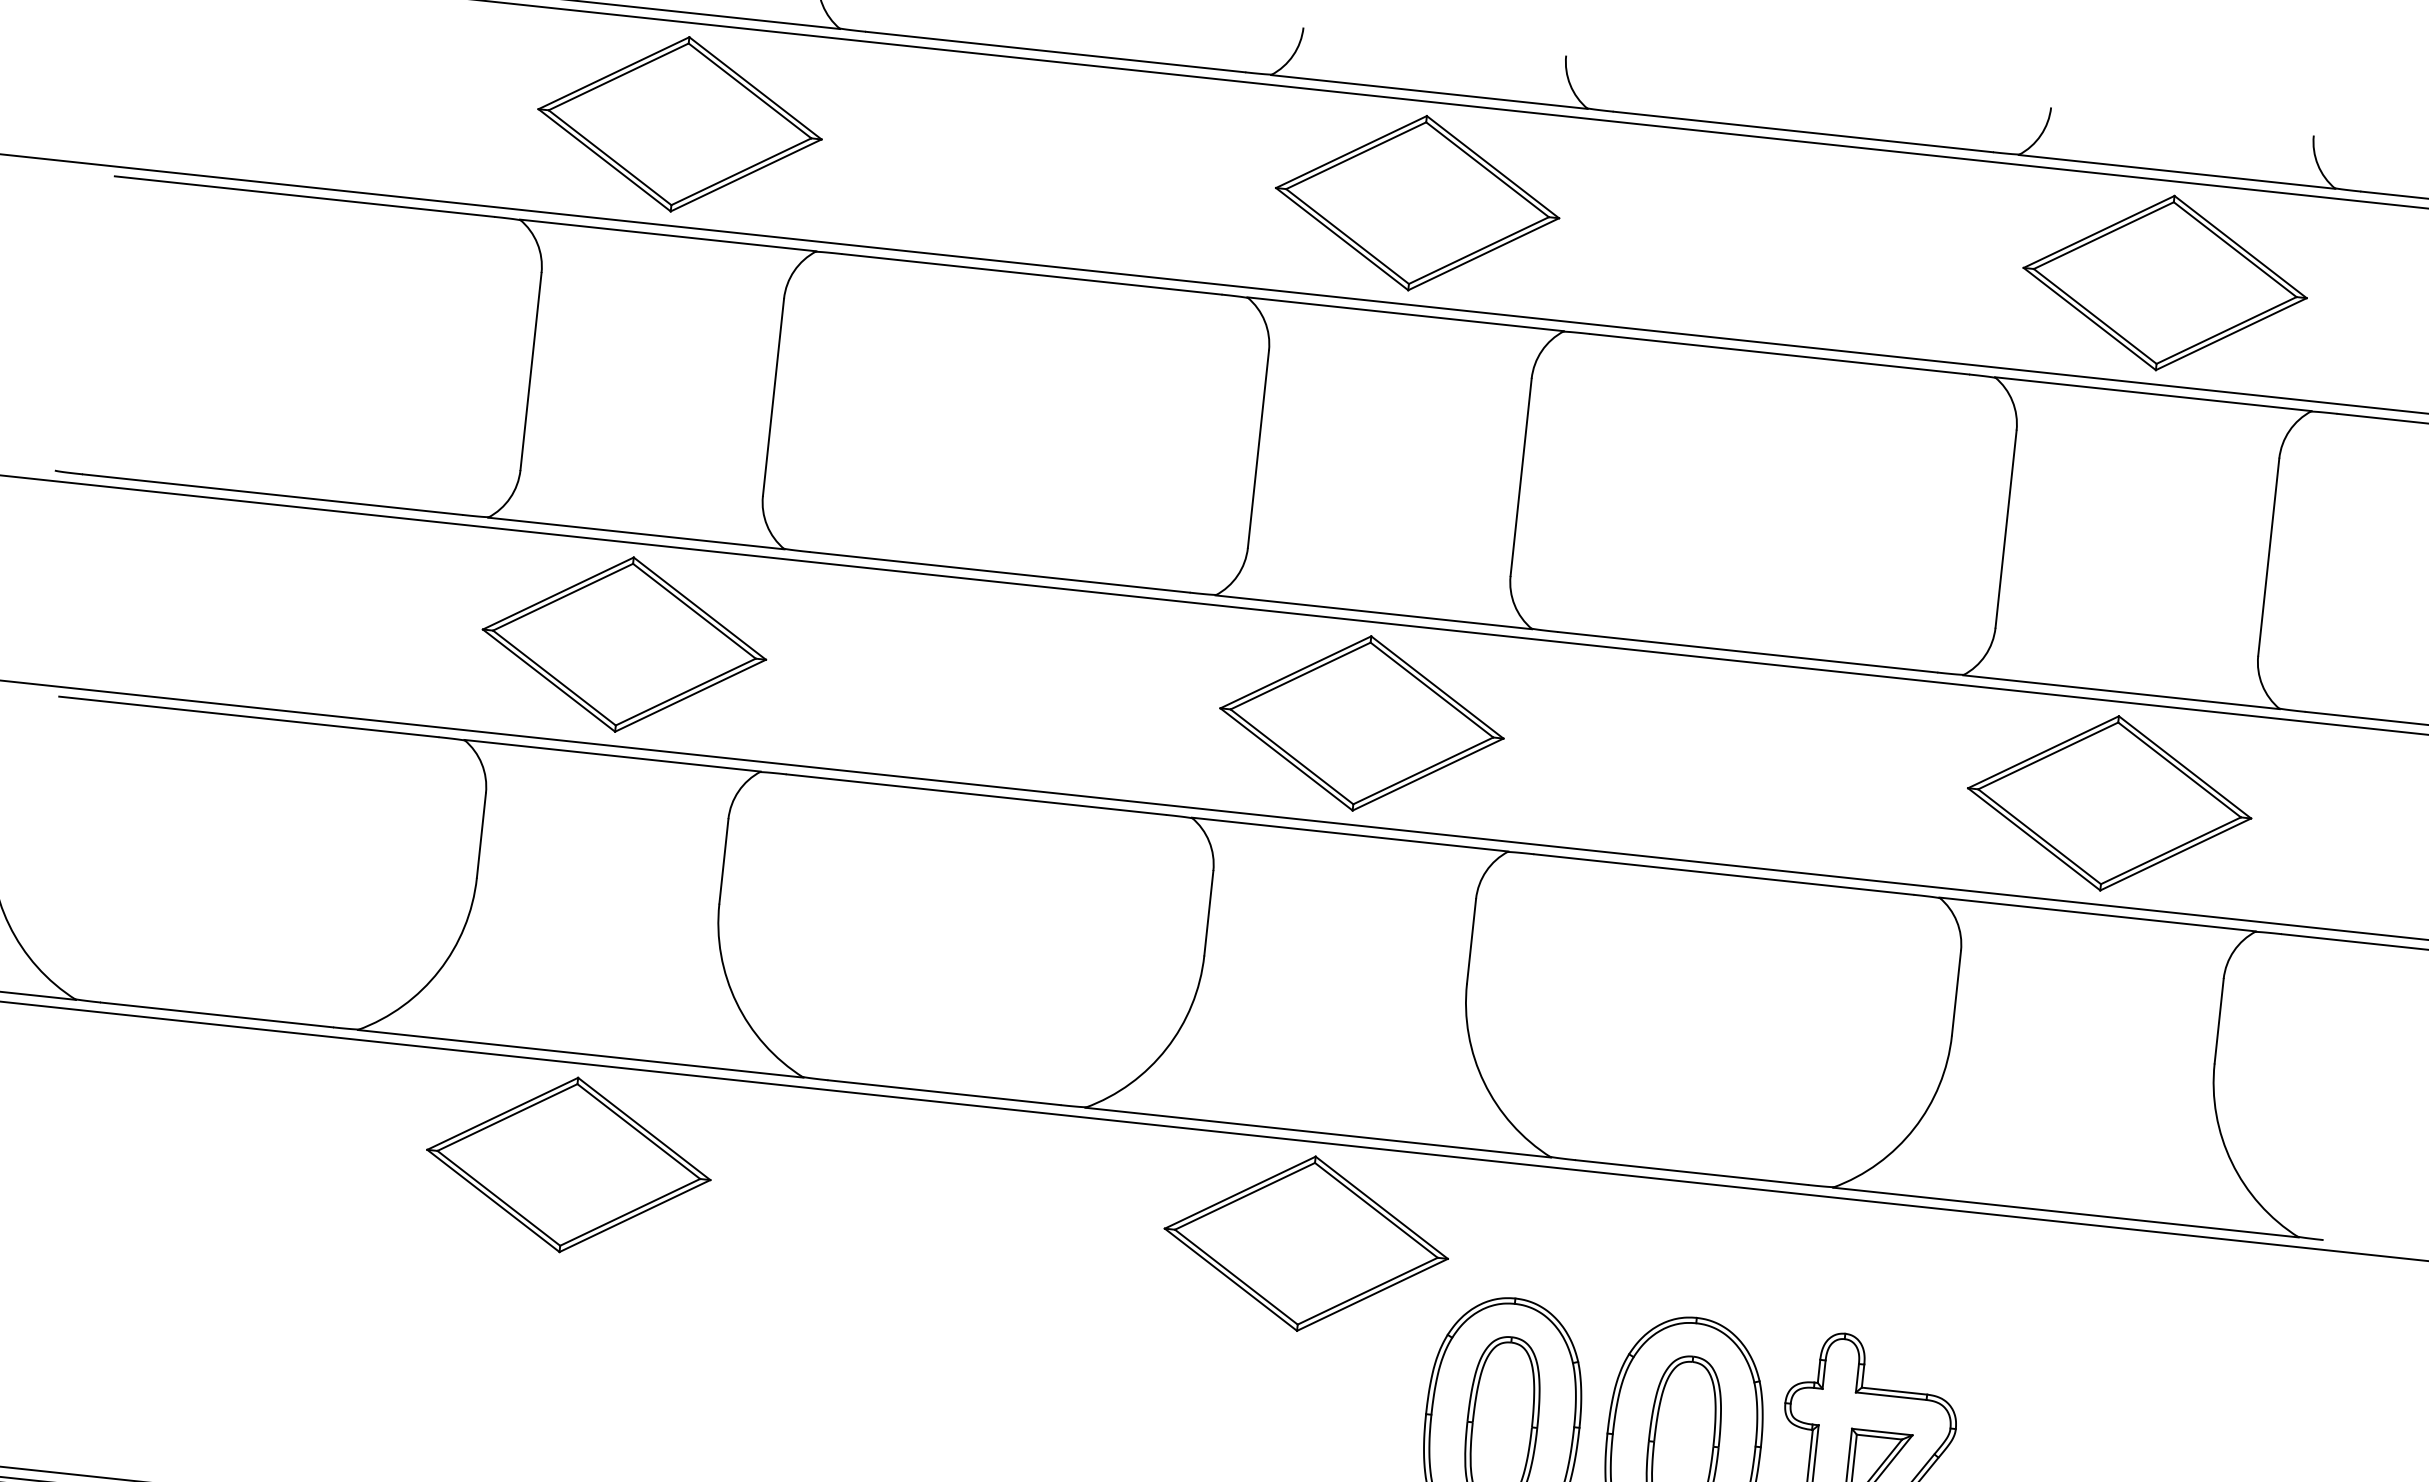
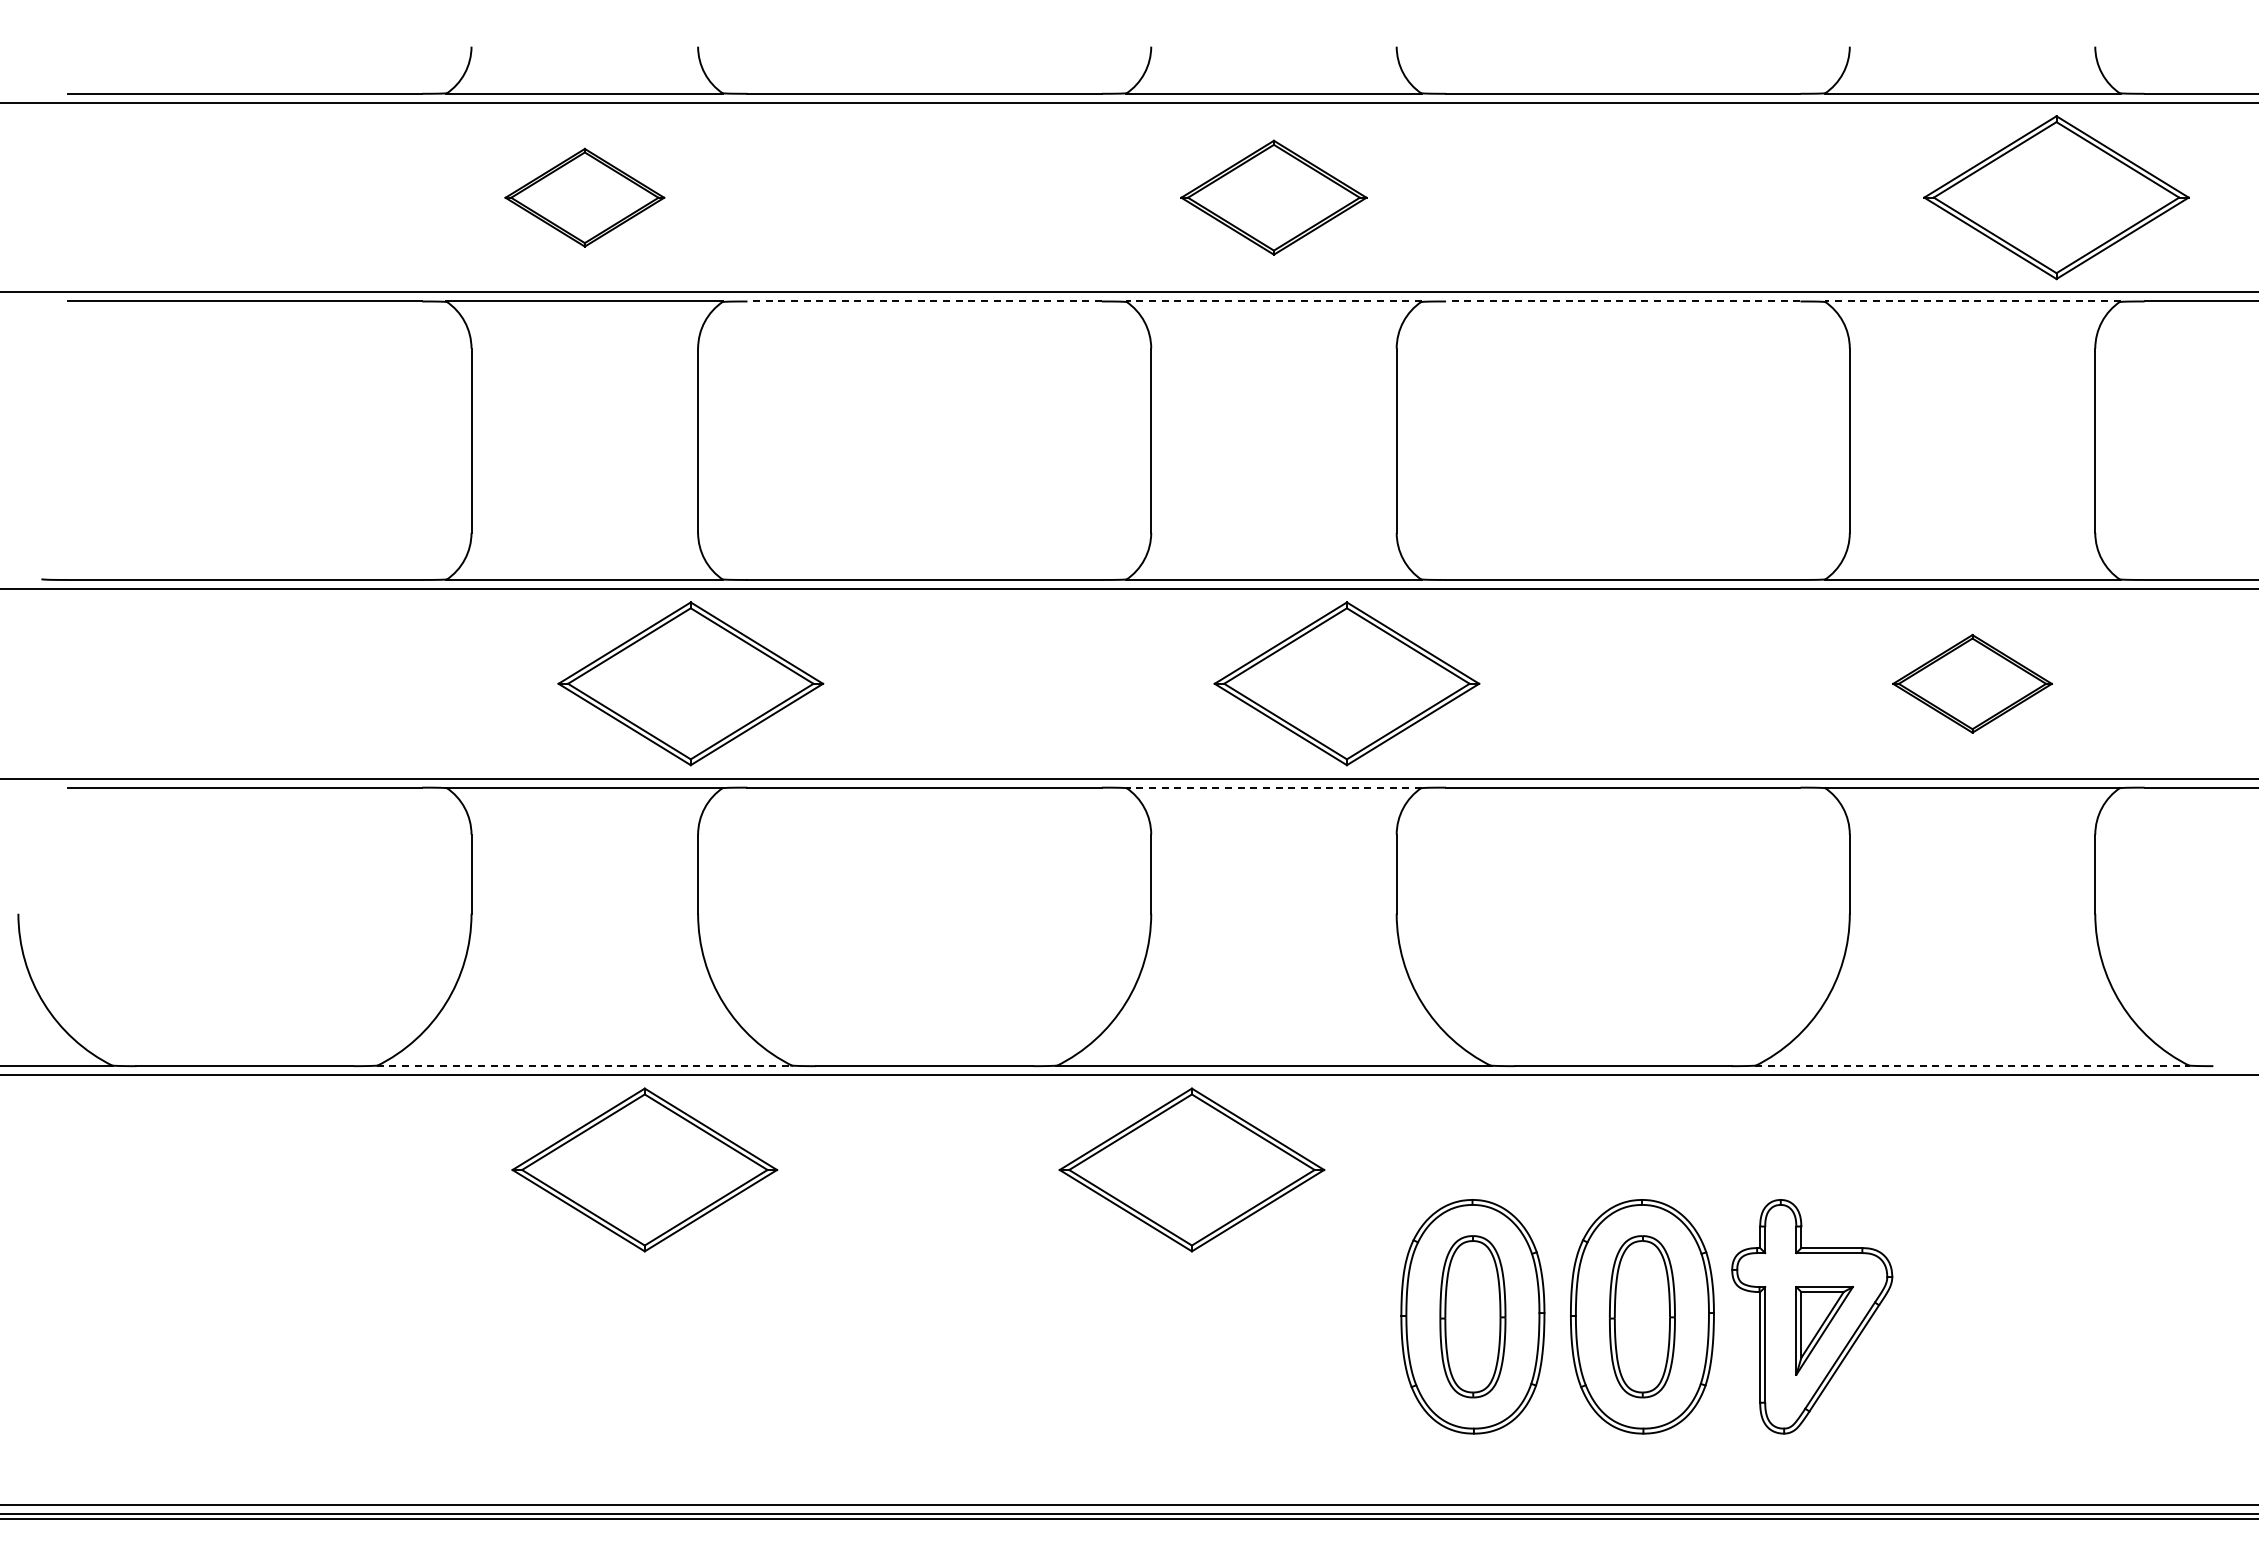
part: (679, 124) -> (584, 197), size x0.6
part: (1417, 202) -> (1273, 197), size x0.7
line: (1031, 274) -> (924, 301), solid -> dashed
part: (2165, 282) -> (2056, 197), moved
line: (1405, 314) -> (1273, 301), solid -> dashed
line: (1778, 354) -> (1622, 301), solid -> dashed
line: (2153, 394) -> (1972, 301), solid -> dashed
part: (624, 644) -> (690, 683), moved
part: (1361, 723) -> (1346, 683), moved
part: (2109, 803) -> (1972, 683), size x0.6
line: (1349, 834) -> (1273, 787), solid -> dashed
line: (581, 1054) -> (585, 1066), solid -> dashed
part: (568, 1164) -> (644, 1169), moved
line: (2065, 1212) -> (1972, 1066), solid -> dashed
part: (1305, 1243) -> (1191, 1169), moved

